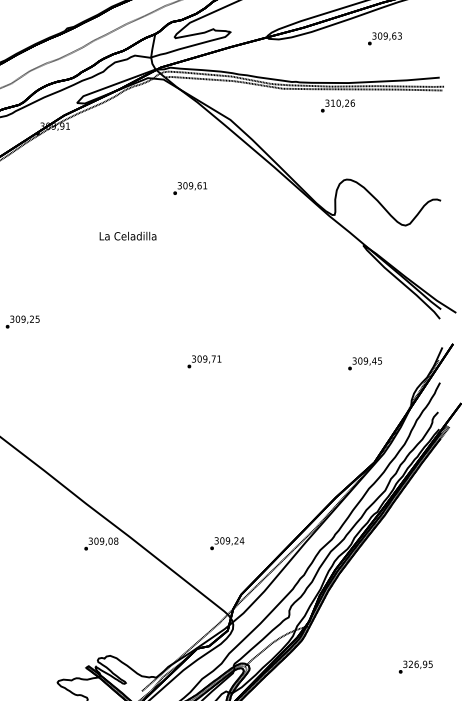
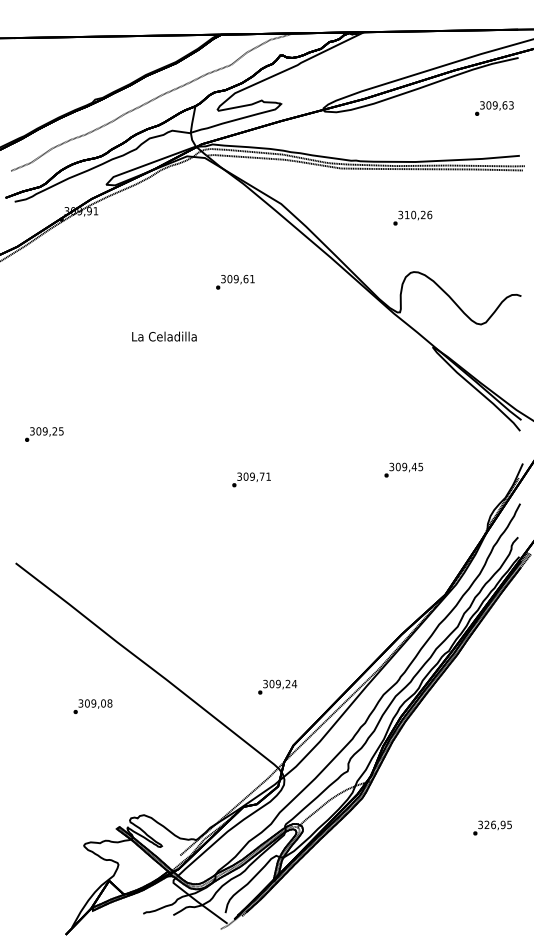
text: (385, 38) -> (494, 108), moved
text: (337, 105) -> (412, 217), moved
text: (364, 363) -> (403, 469), moved
text: (100, 543) -> (92, 706), moved

